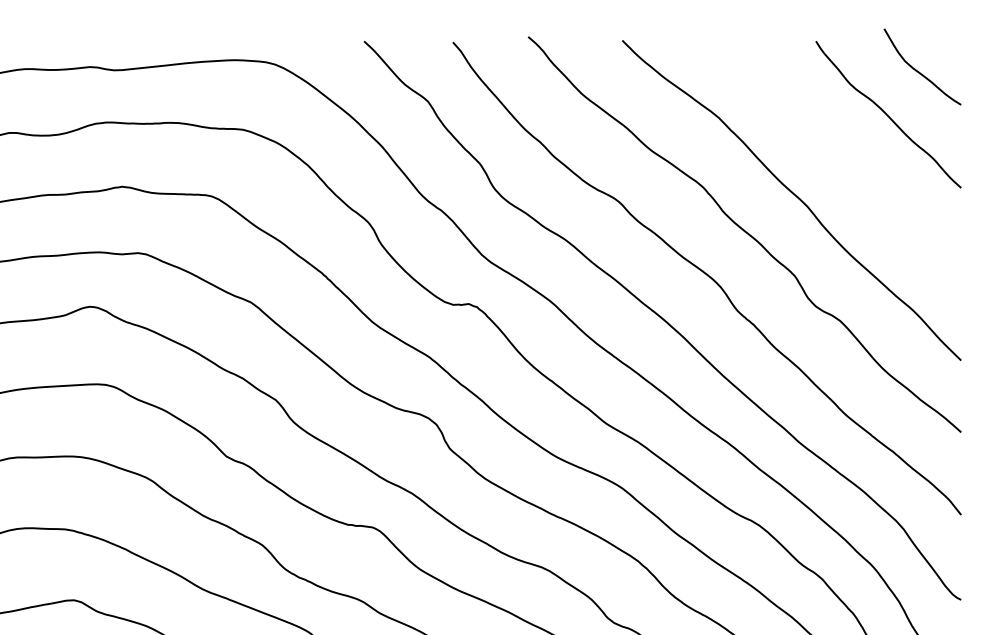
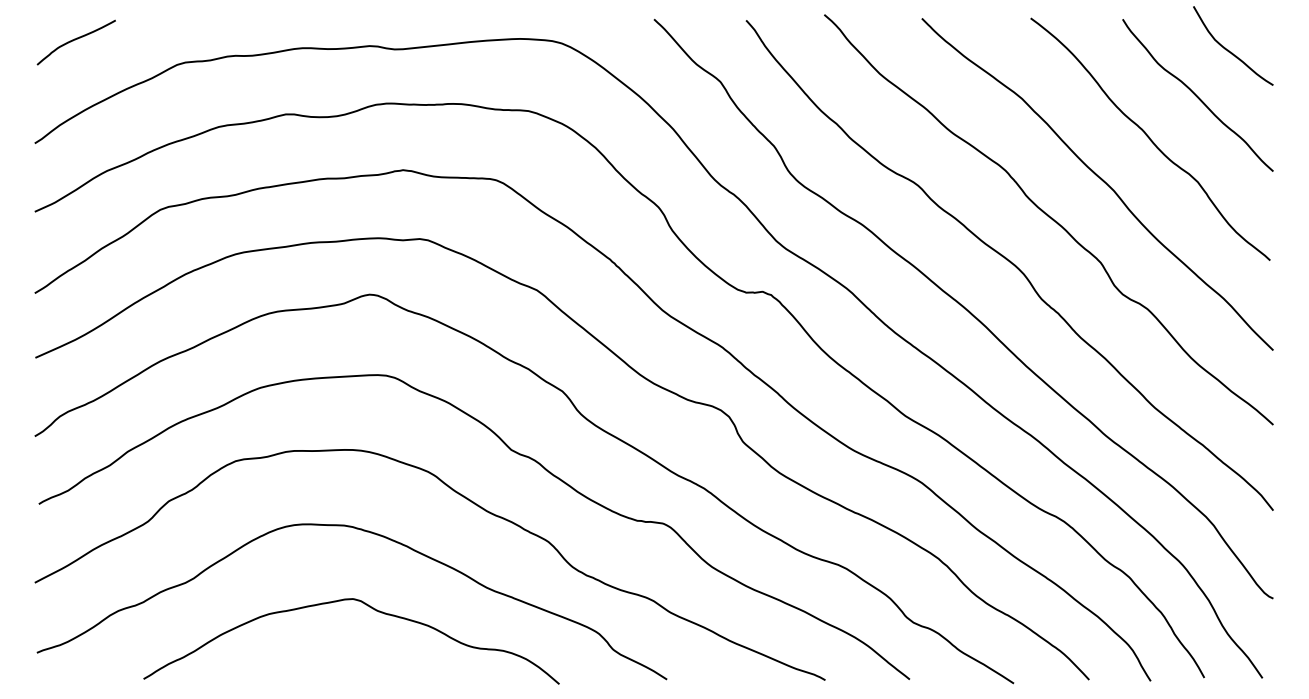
curve: (842, 156) -> (1150, 138), added

